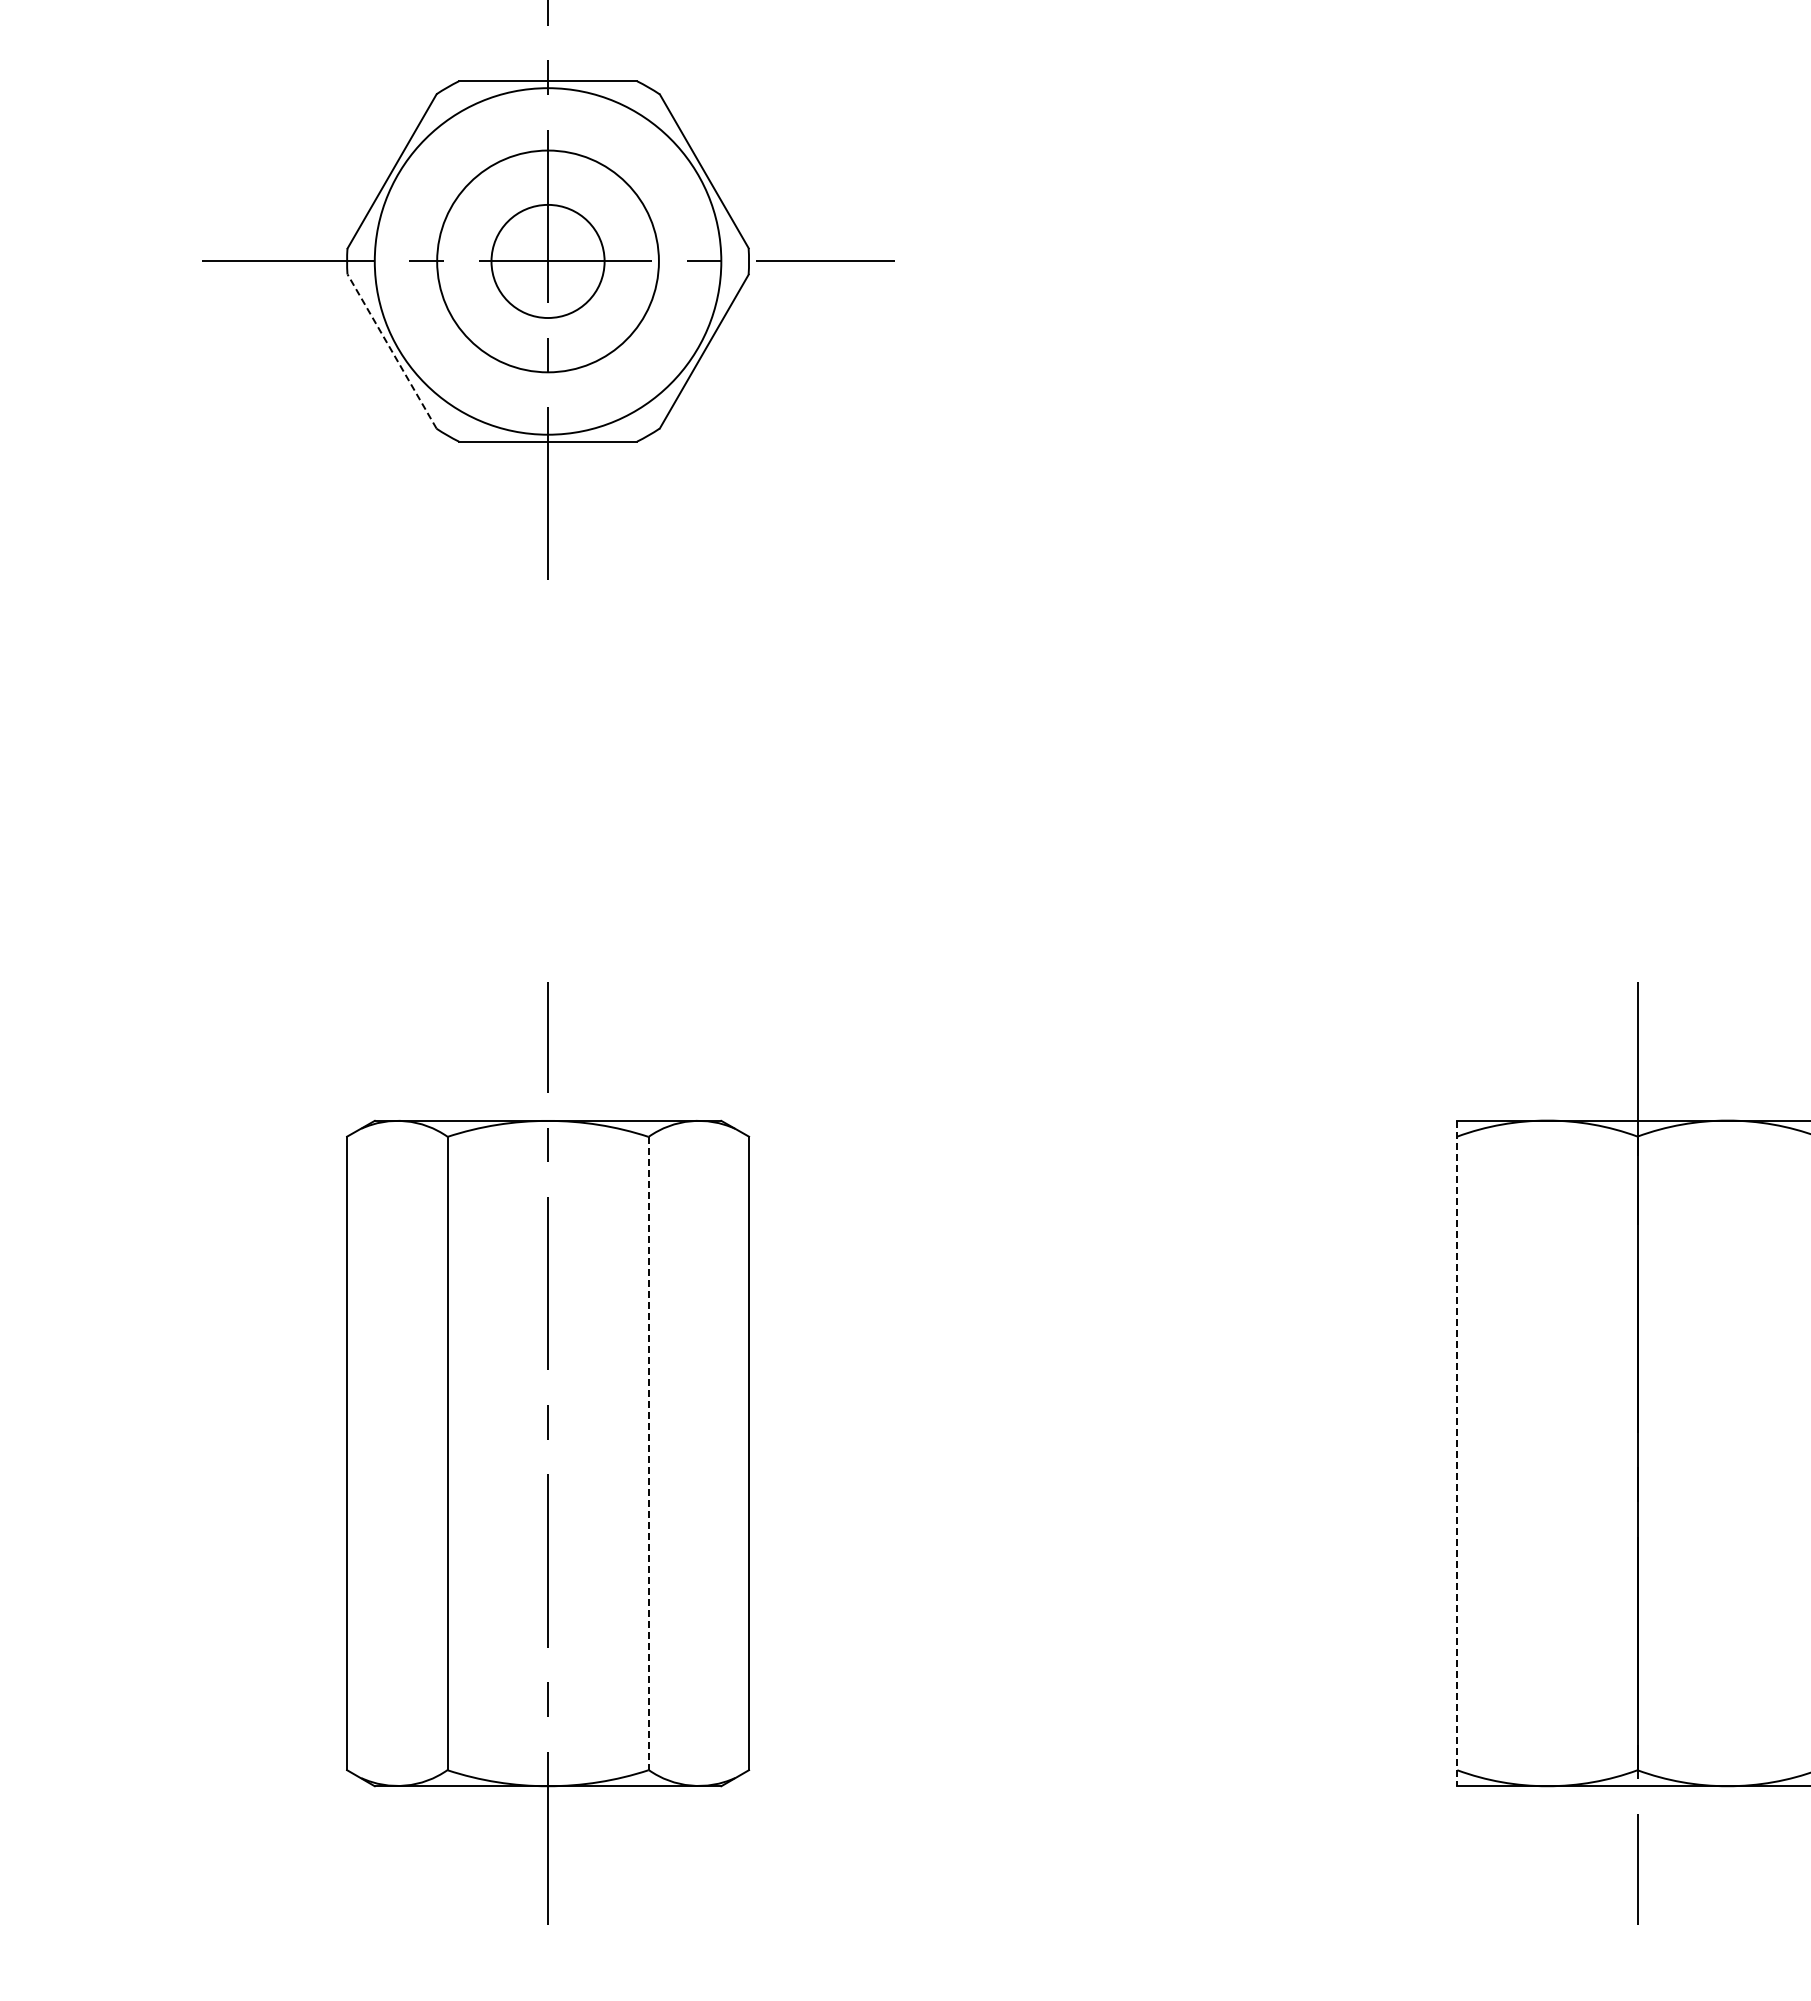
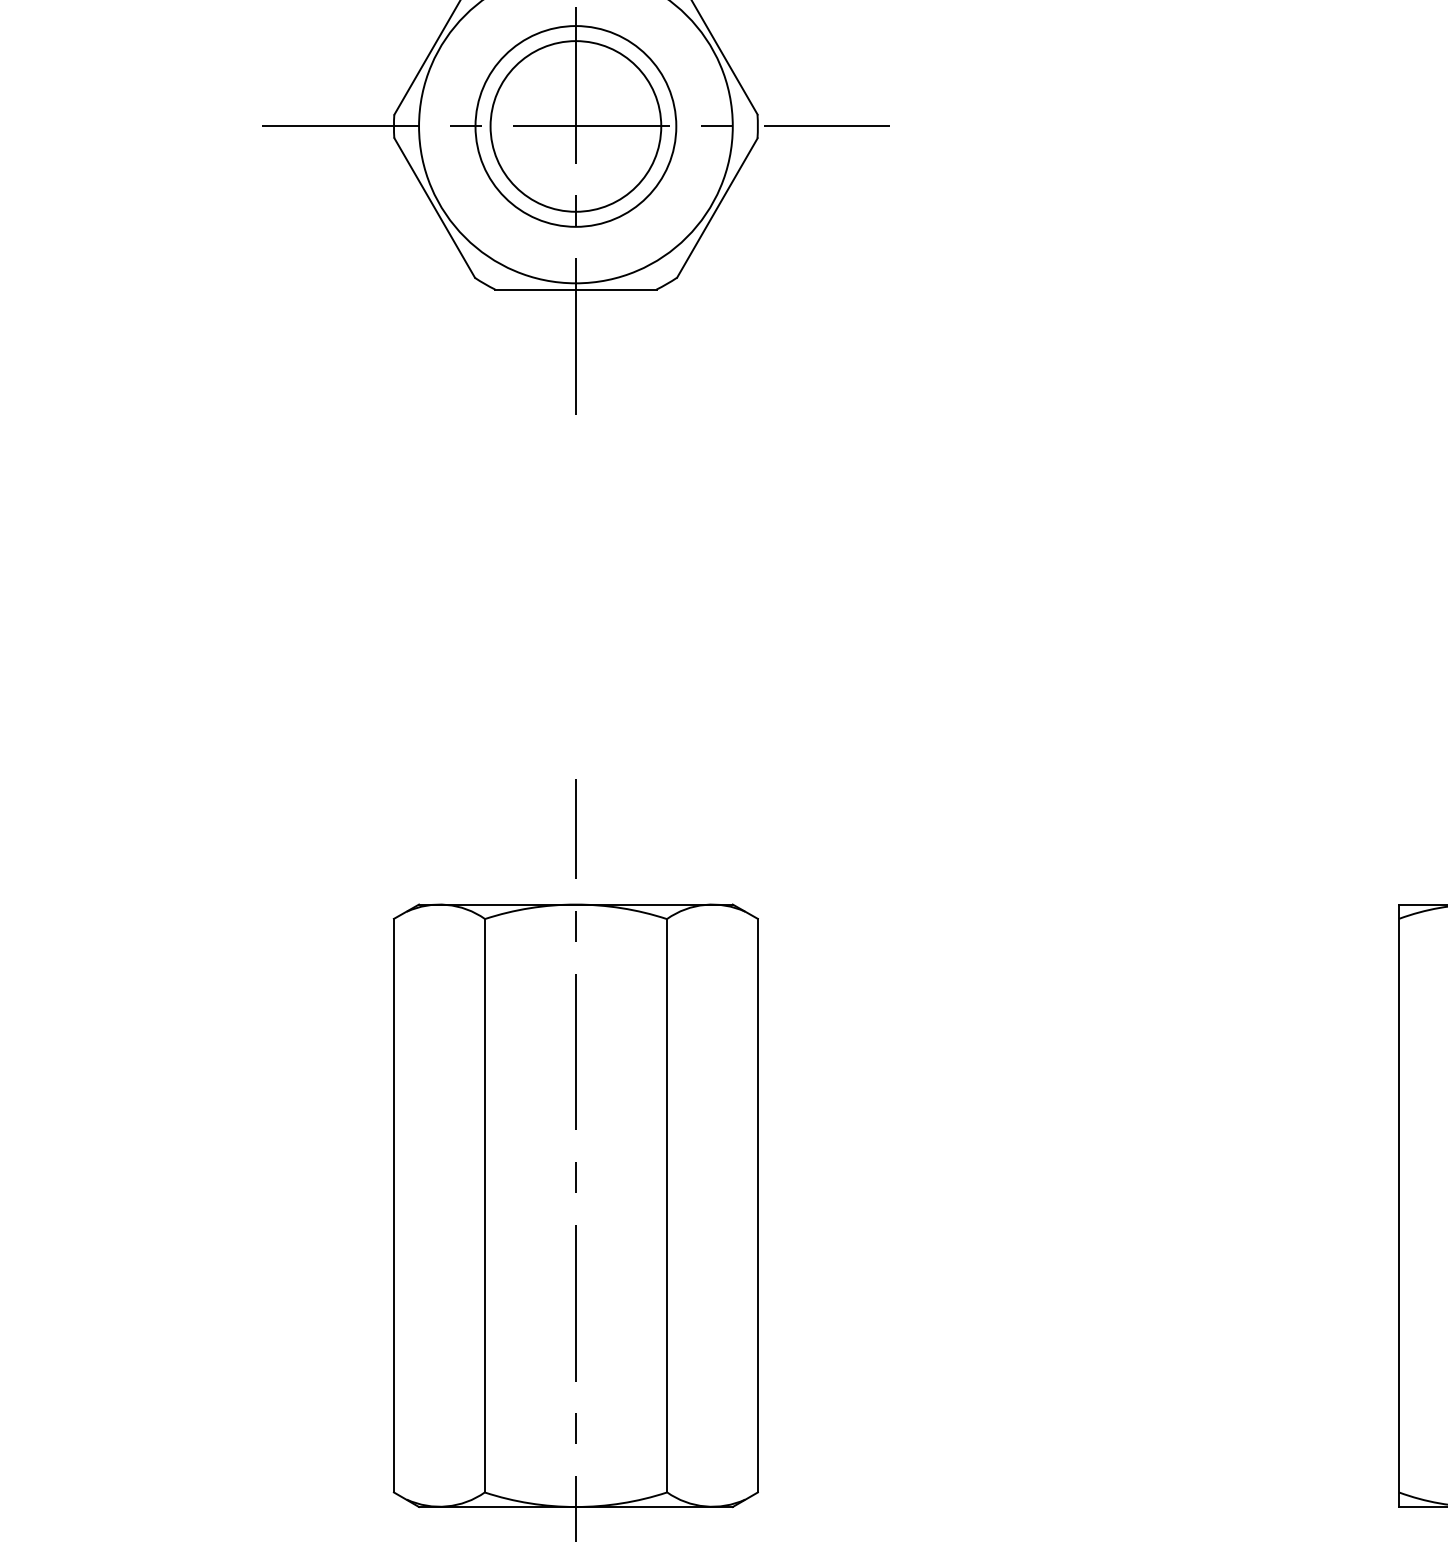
circle: (547, 261) -> (575, 126), size x1.67
line: (392, 351) -> (435, 207), dashed -> solid
line: (648, 1453) -> (666, 1205), dashed -> solid
line: (1457, 1453) -> (1399, 1205), dashed -> solid

